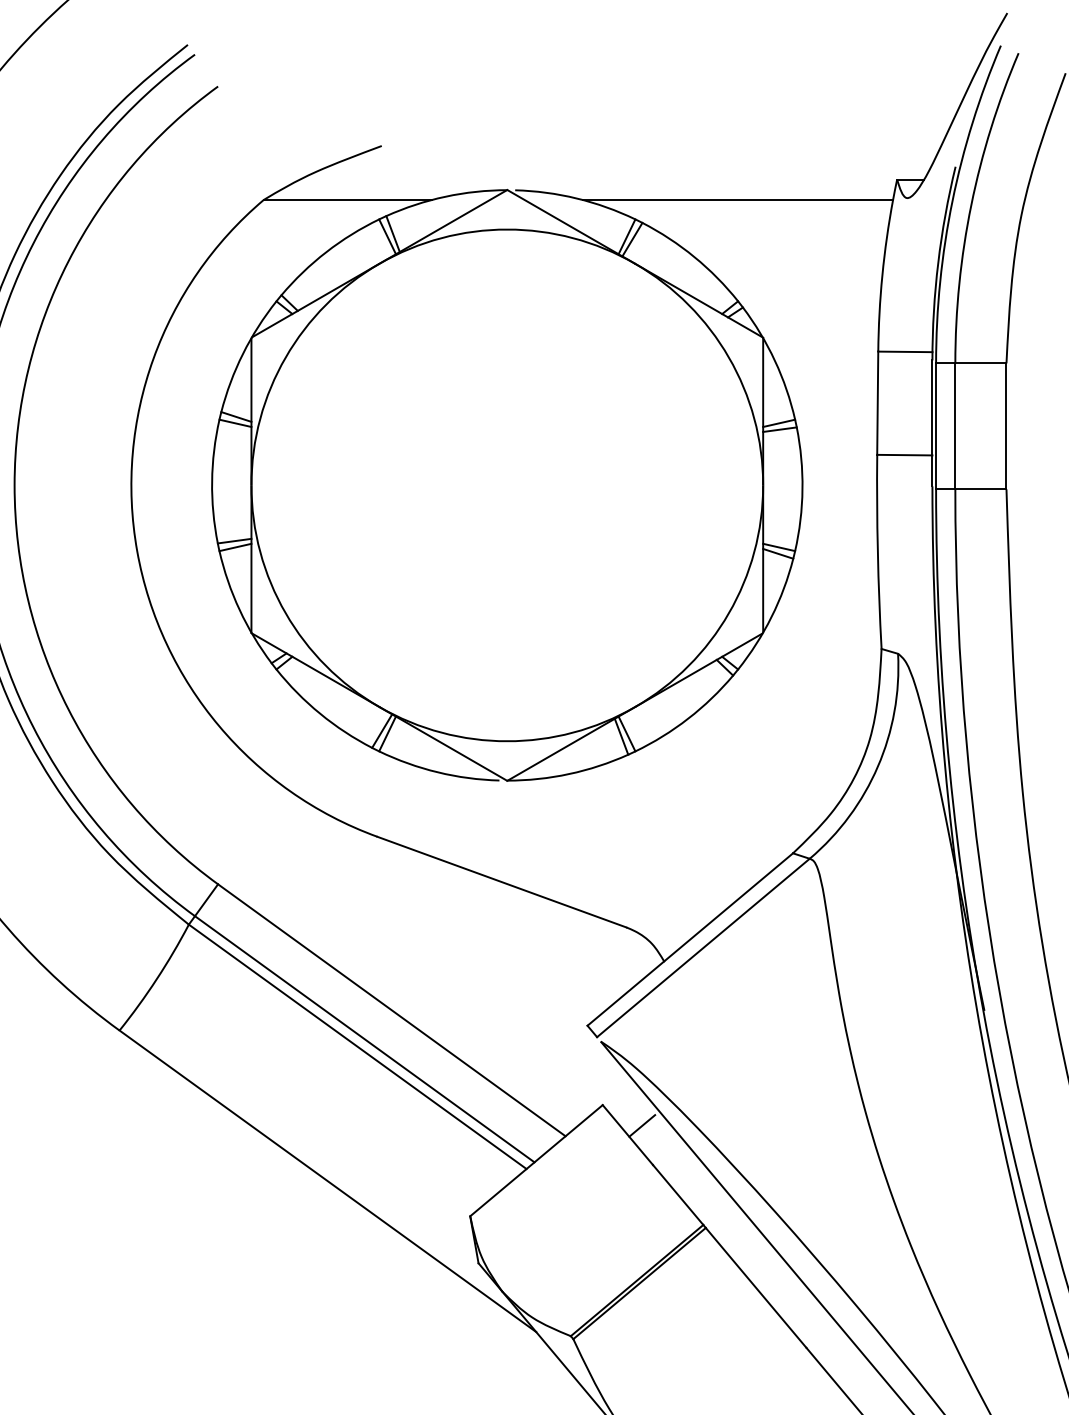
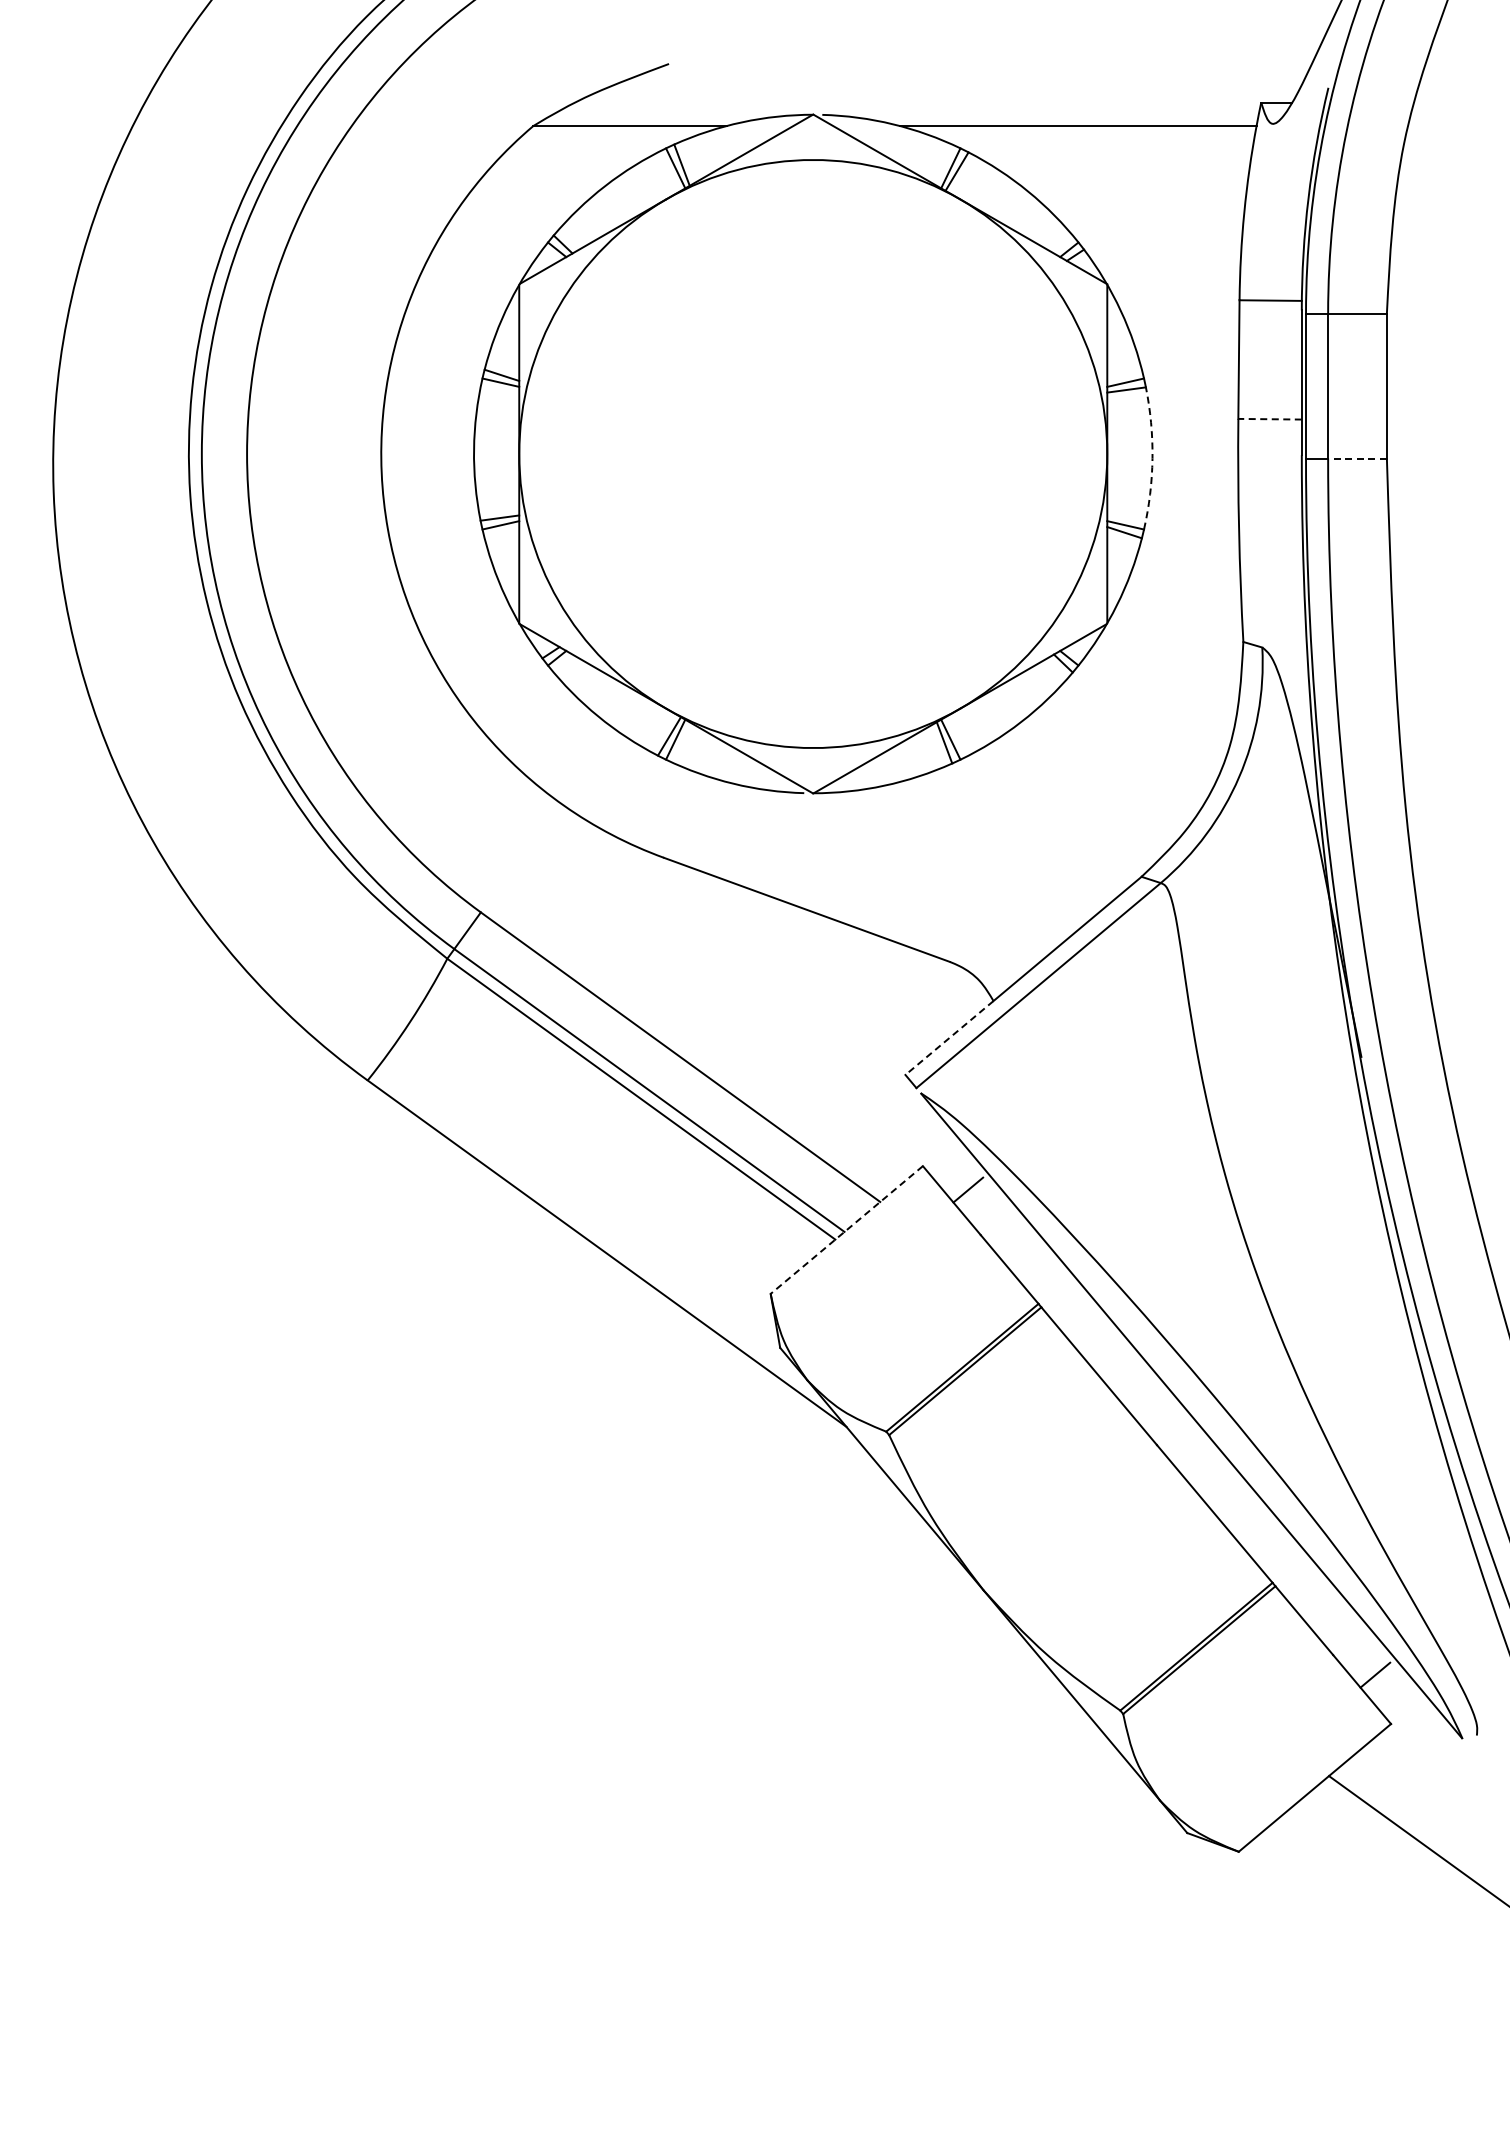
line: (905, 455) -> (1270, 419), solid -> dashed
arc: (802, 489) -> (1152, 458), solid -> dashed
line: (980, 489) -> (1357, 458), solid -> dashed
line: (625, 994) -> (949, 1038), solid -> dashed
line: (536, 1161) -> (846, 1230), solid -> dashed

